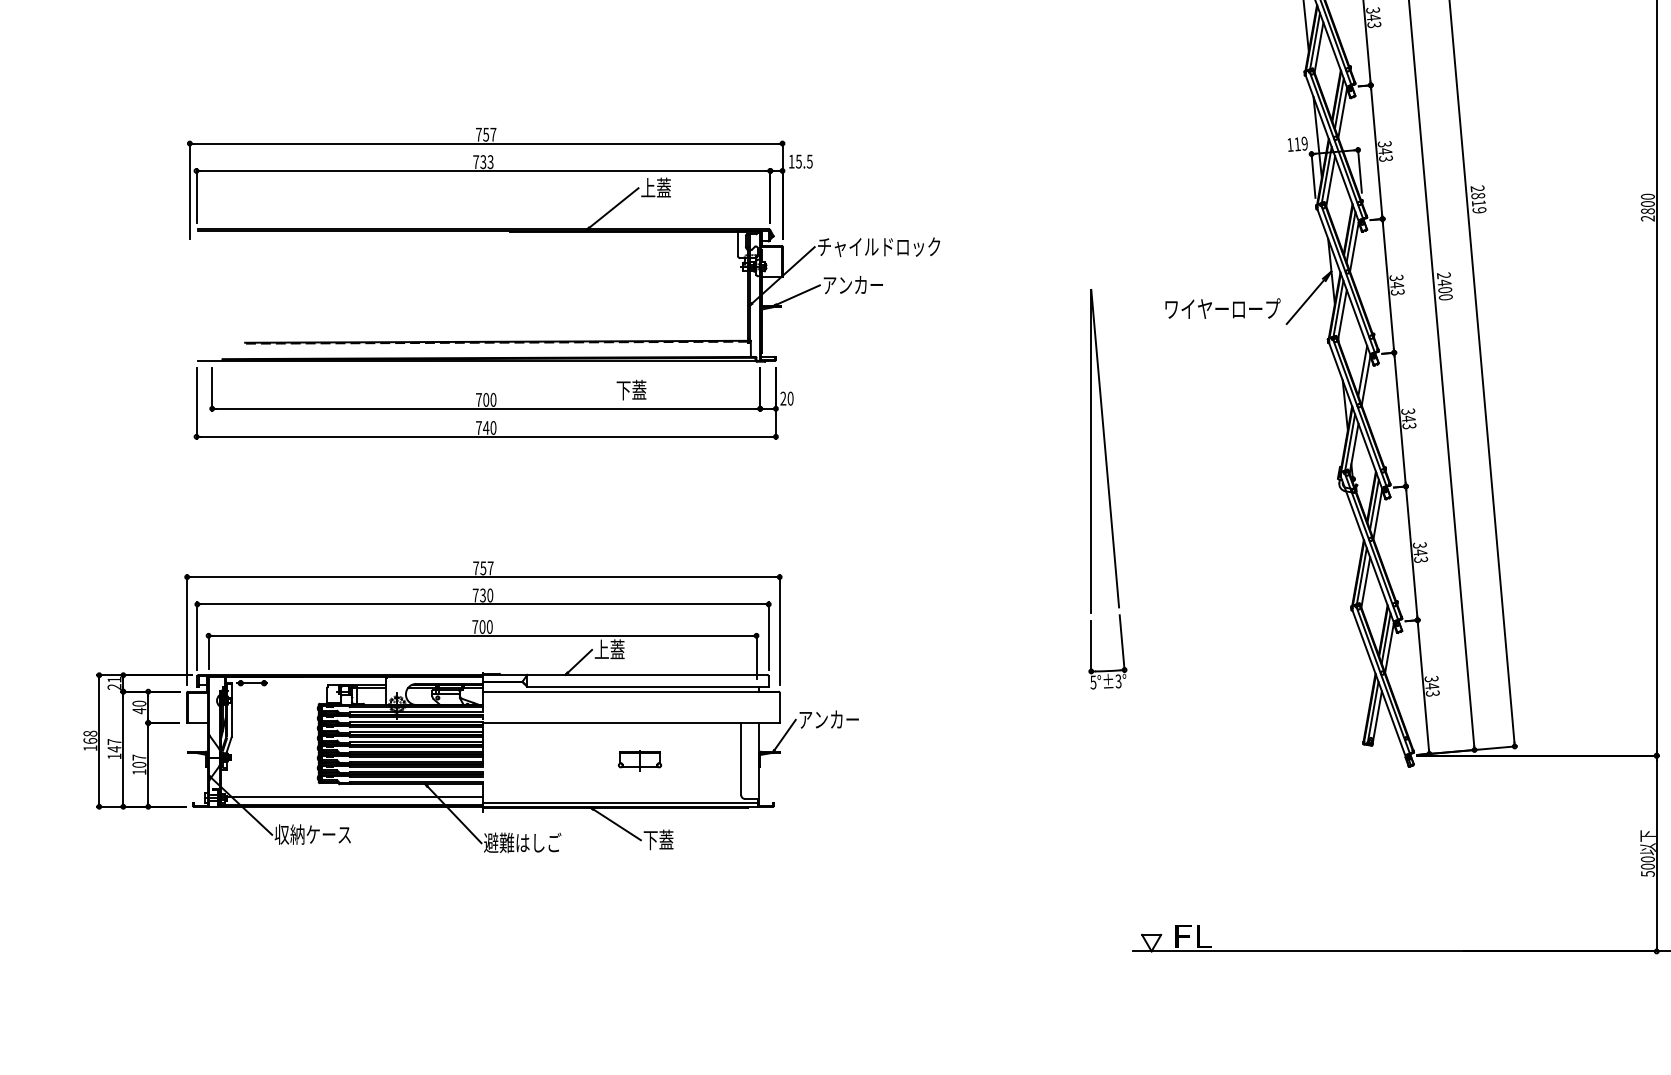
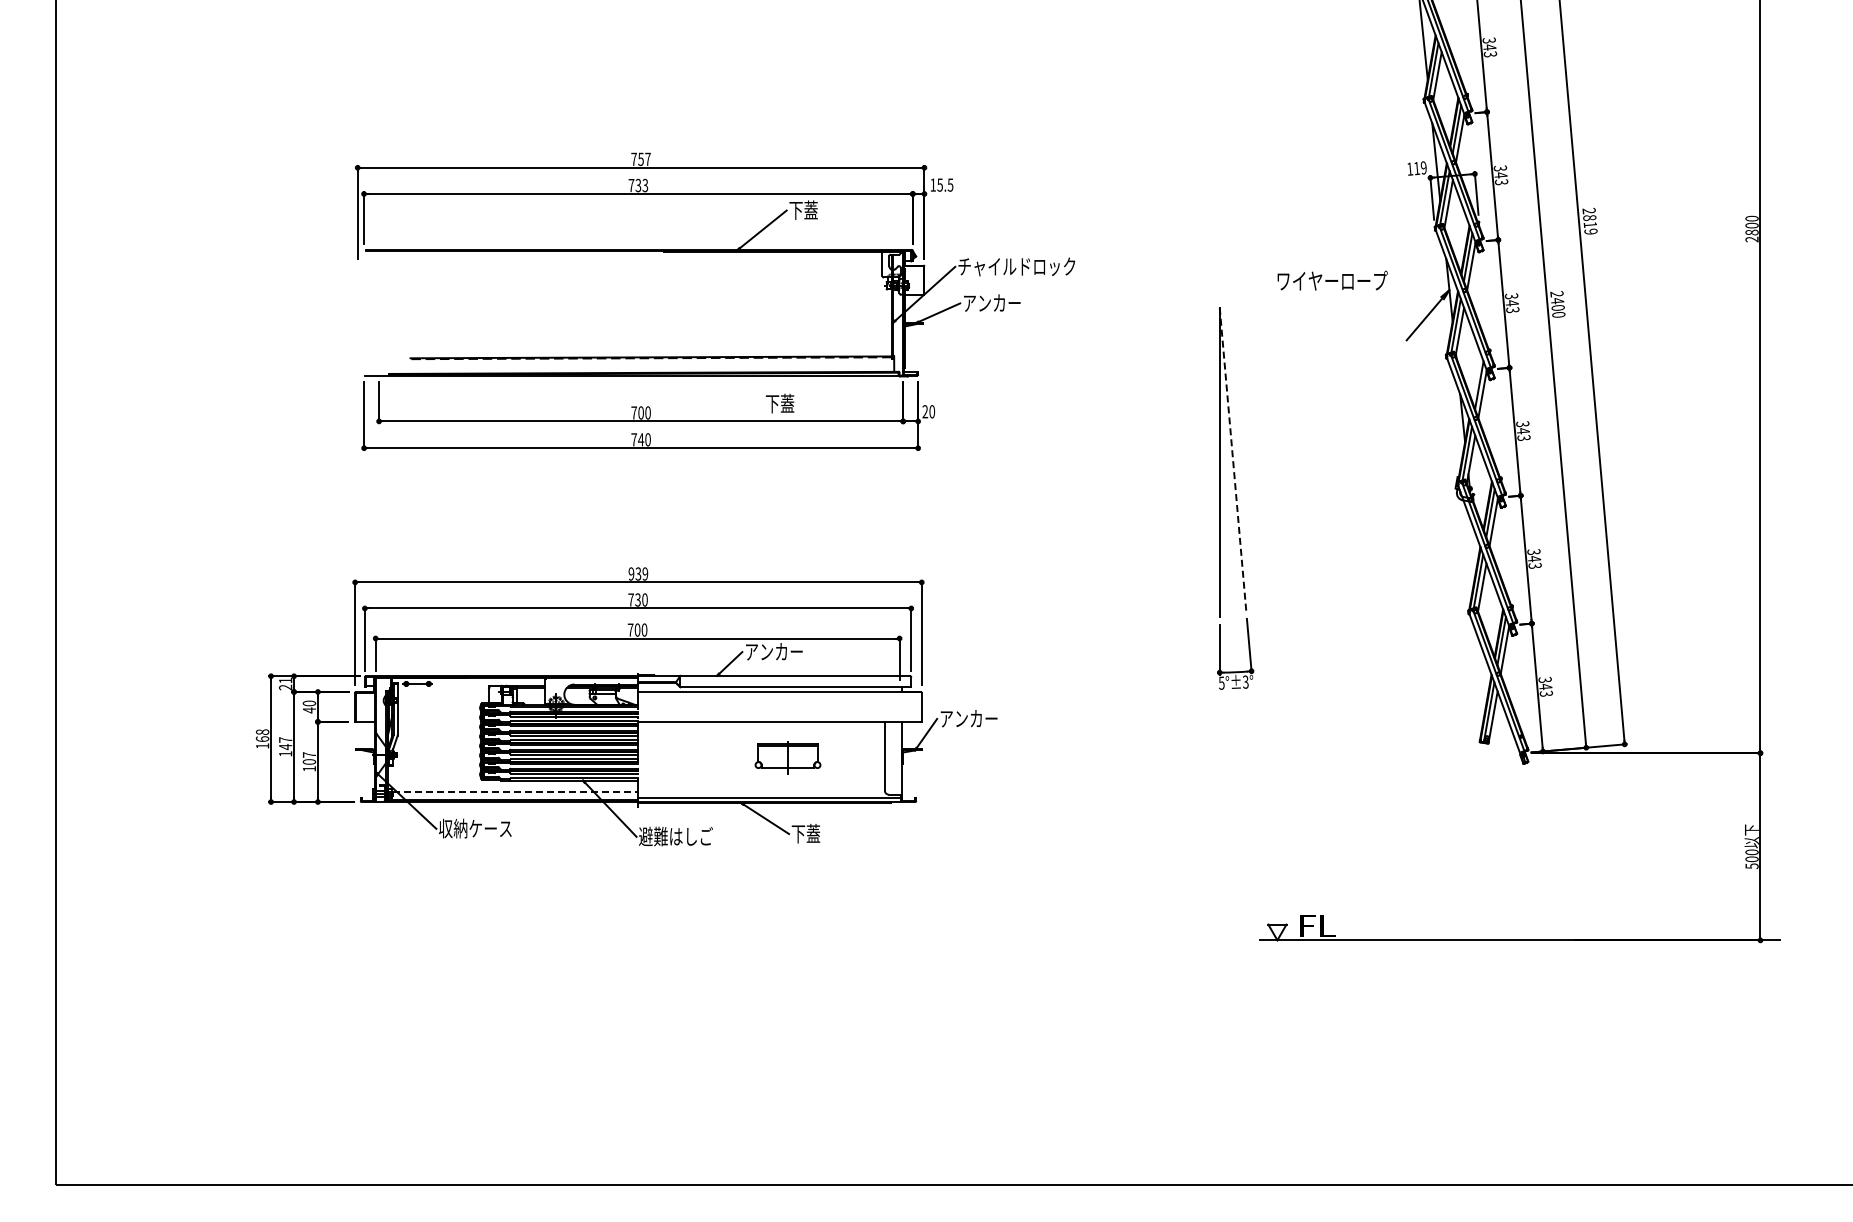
text: (647, 187) -> (795, 209), 上蓋 -> 下蓋
text: (1222, 308) -> (1332, 280), moved
line: (1105, 449) -> (1233, 460), solid -> dashed
text: (483, 567) -> (638, 573), 757 -> 939
text: (624, 648) -> (773, 650), 上蓋 -> アンカー
part: (640, 760) -> (788, 757), size x1.6
line: (354, 796) -> (515, 792), solid -> dashed

